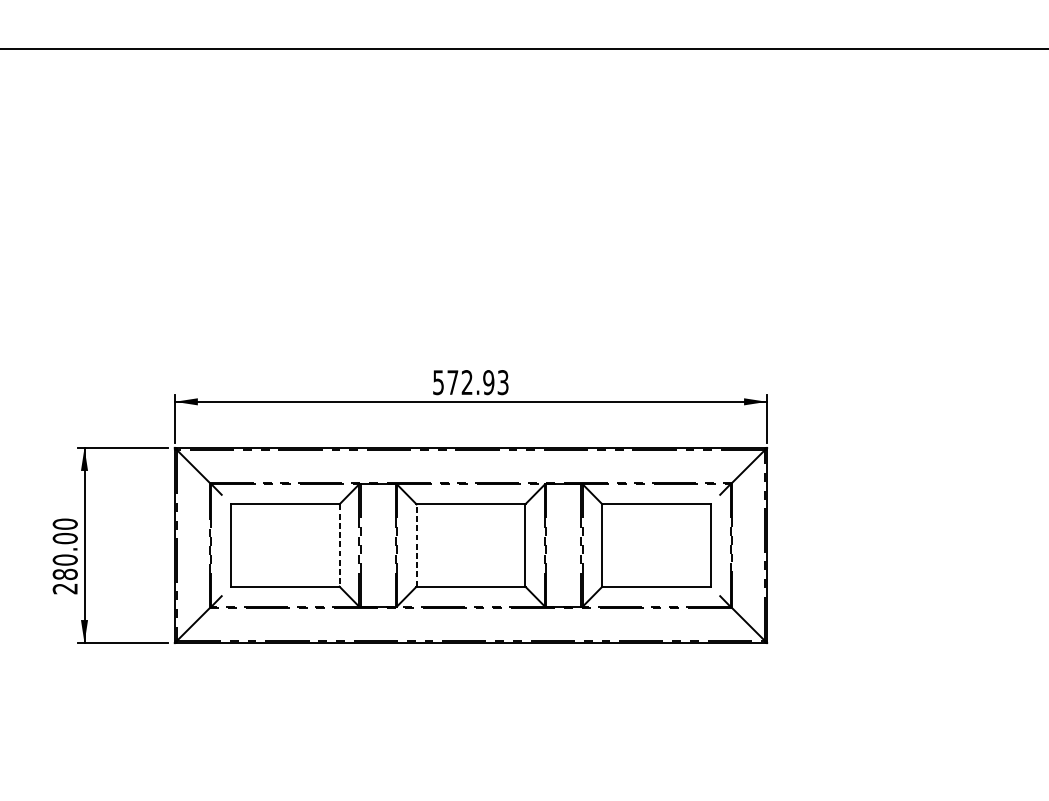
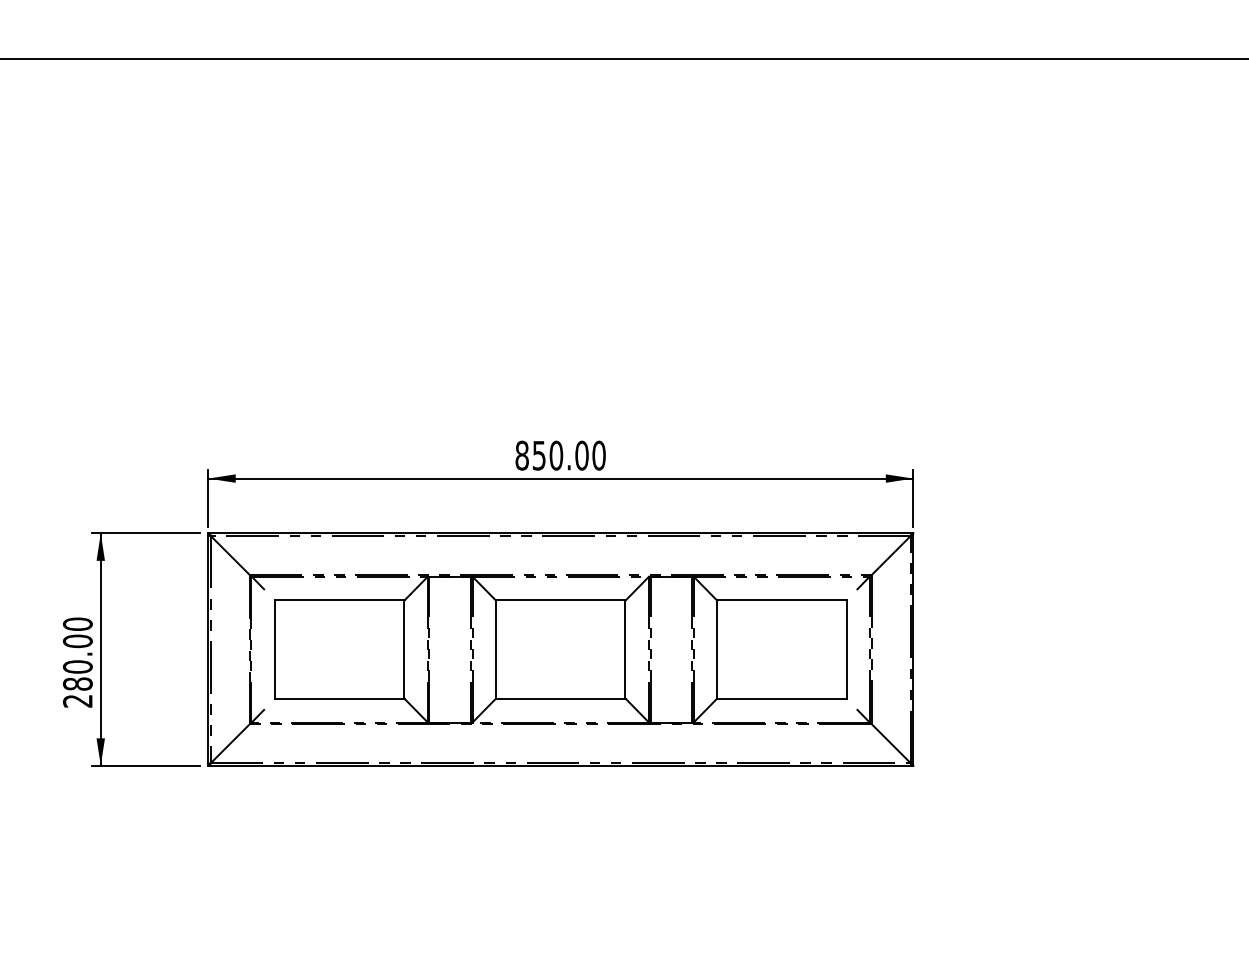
text: (470, 382) -> (560, 455), 572.93 -> 850.00
line: (339, 545) -> (404, 649), dashed -> solid
line: (416, 545) -> (496, 649), dashed -> solid

